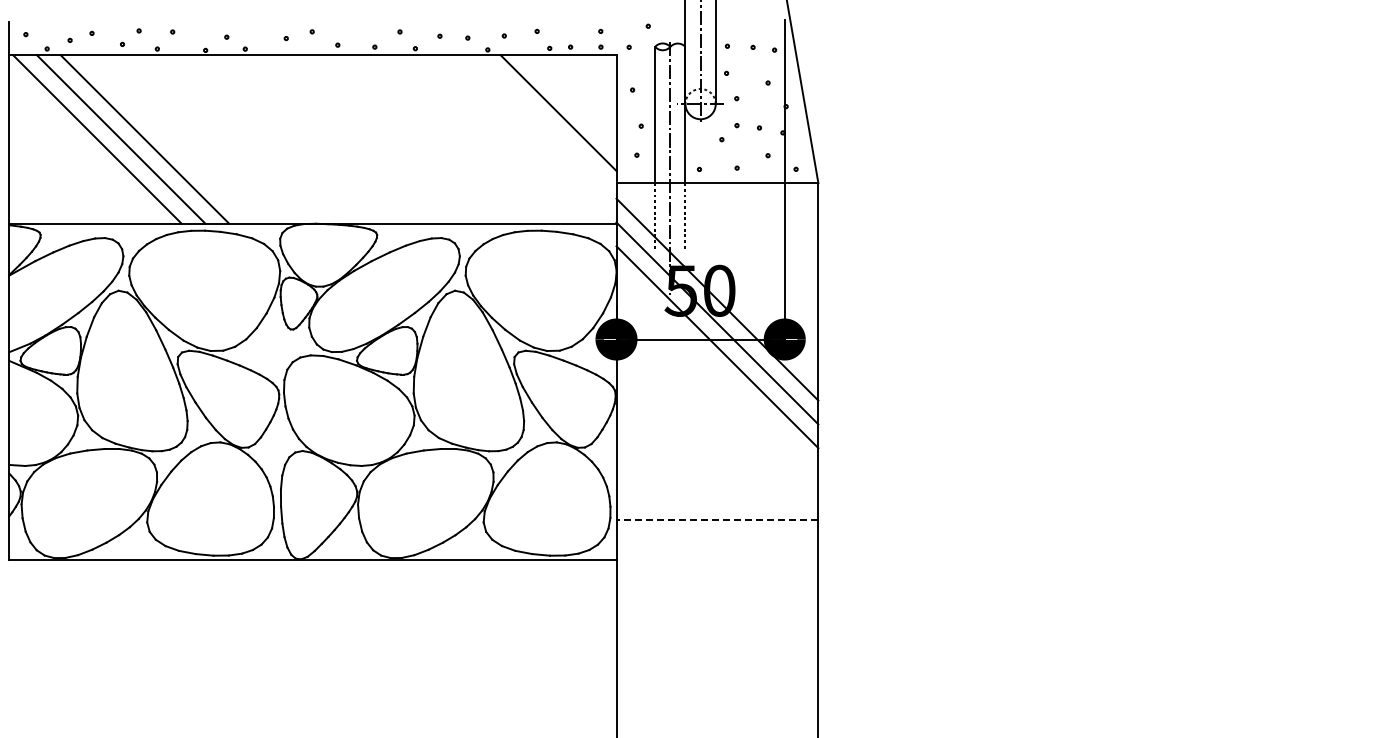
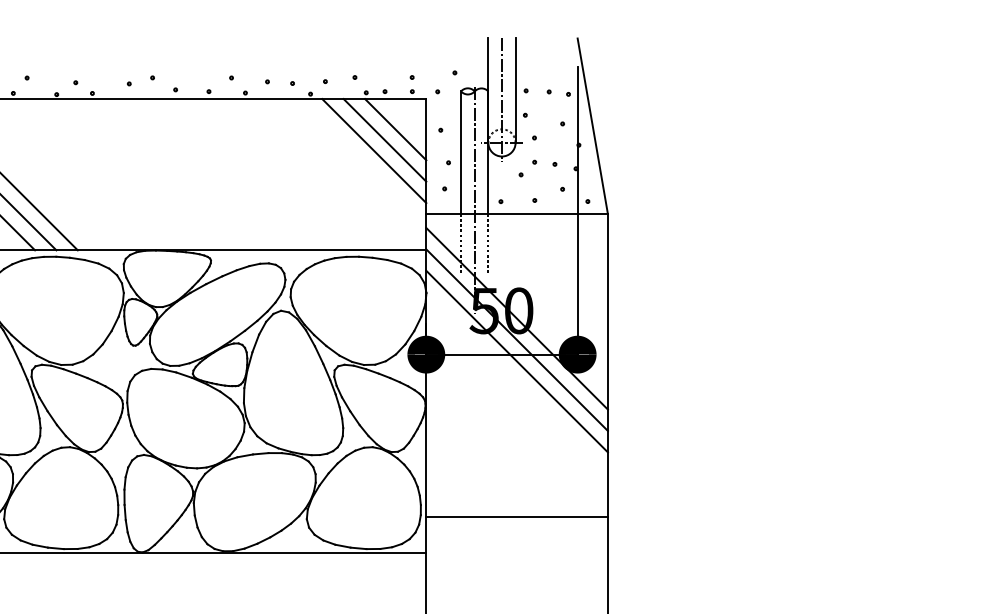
line: (582, 89) -> (395, 129), added
line: (570, 101) -> (384, 140), added
line: (717, 519) -> (517, 516), dashed -> solid

